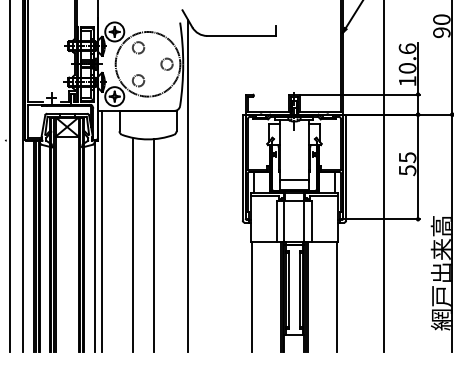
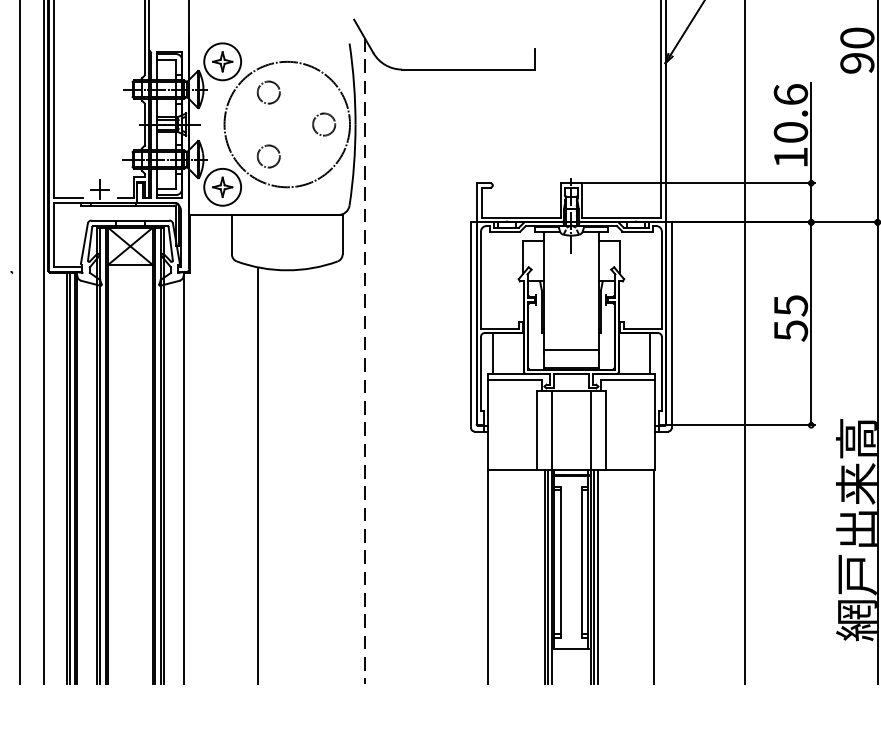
line: (187, 186) -> (363, 361), solid -> dashed
line: (102, 231) -> (198, 448), removed
line: (153, 245) -> (297, 476), removed

